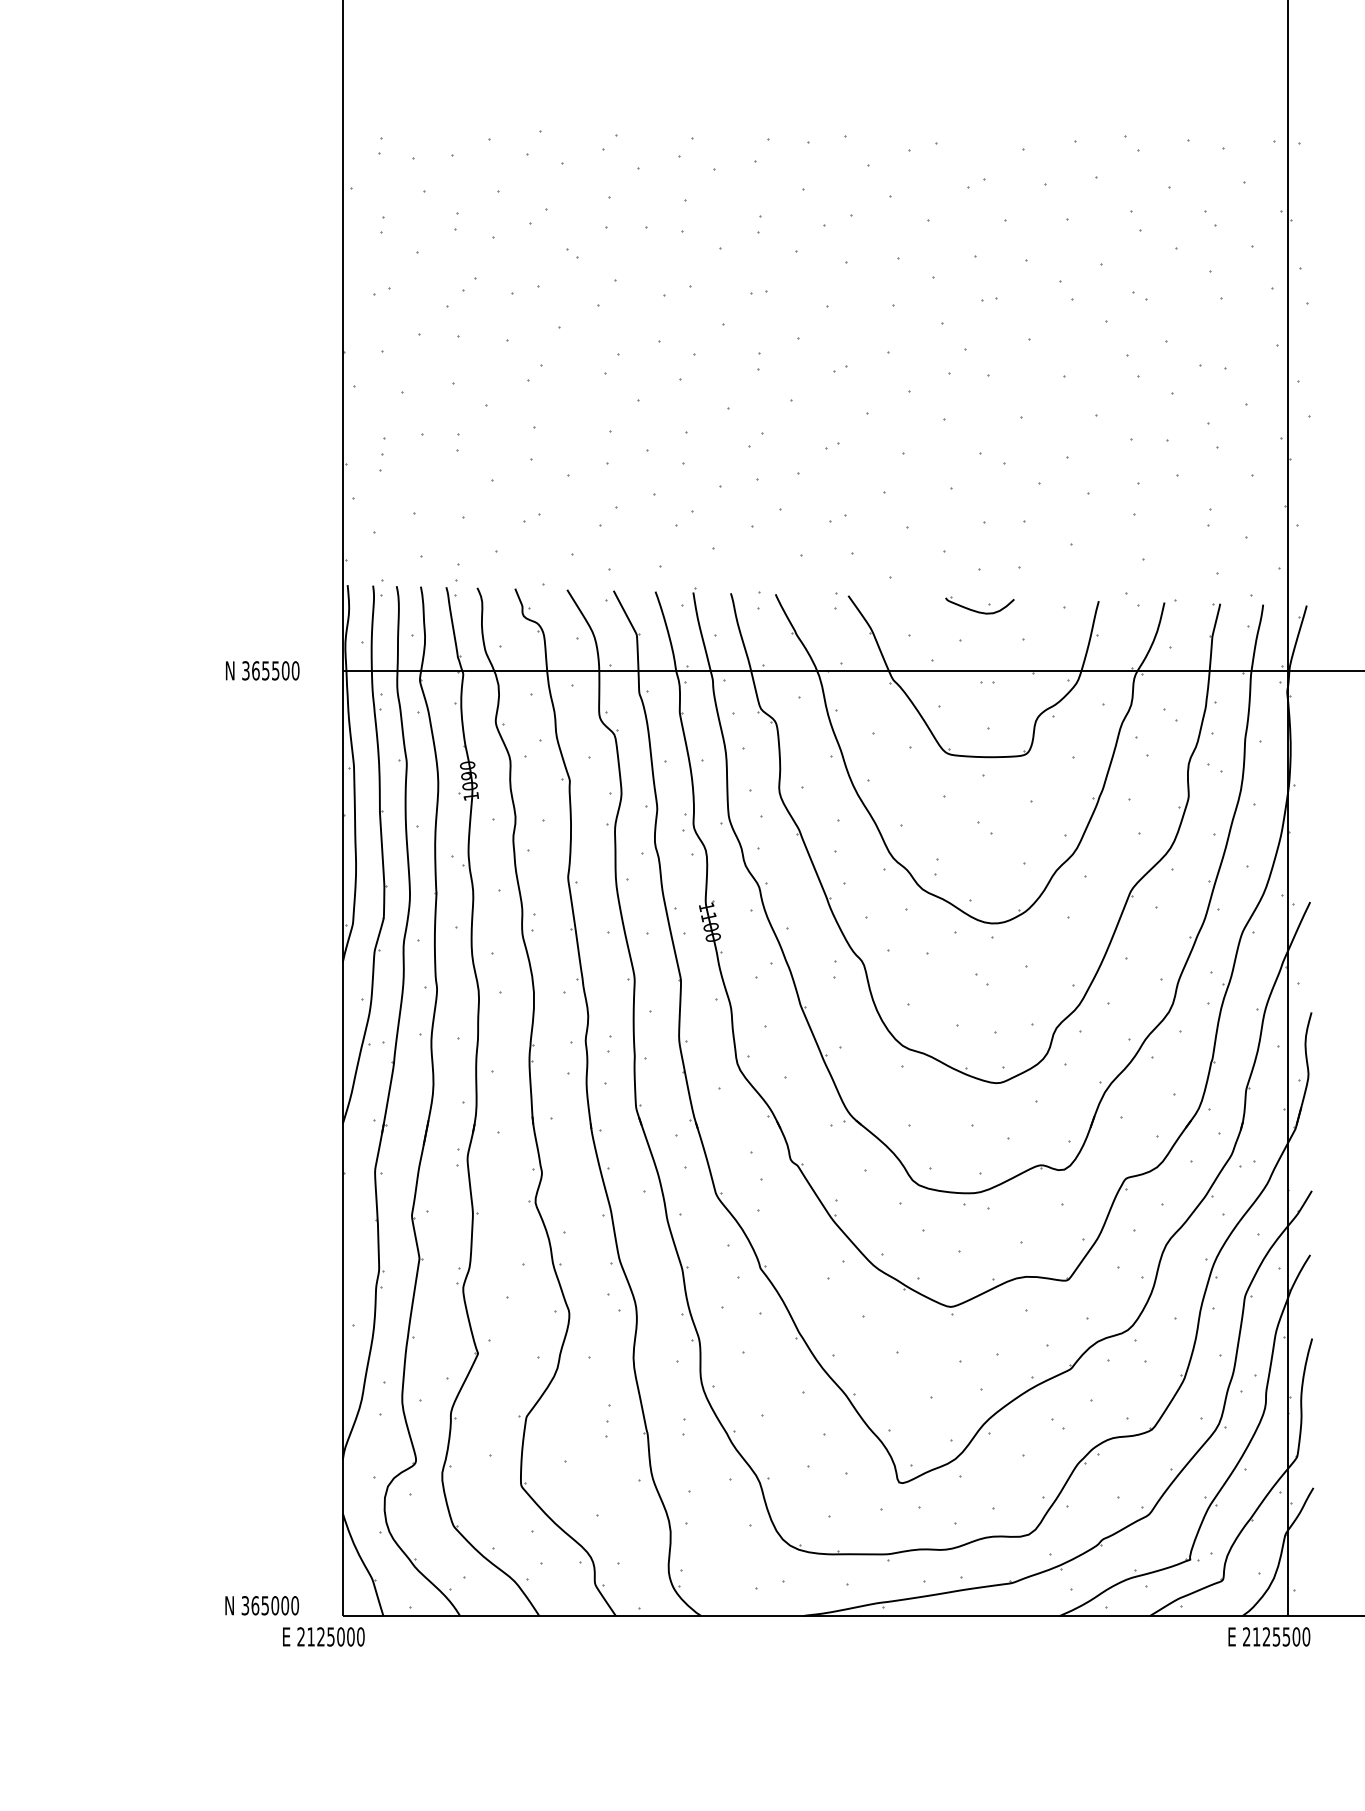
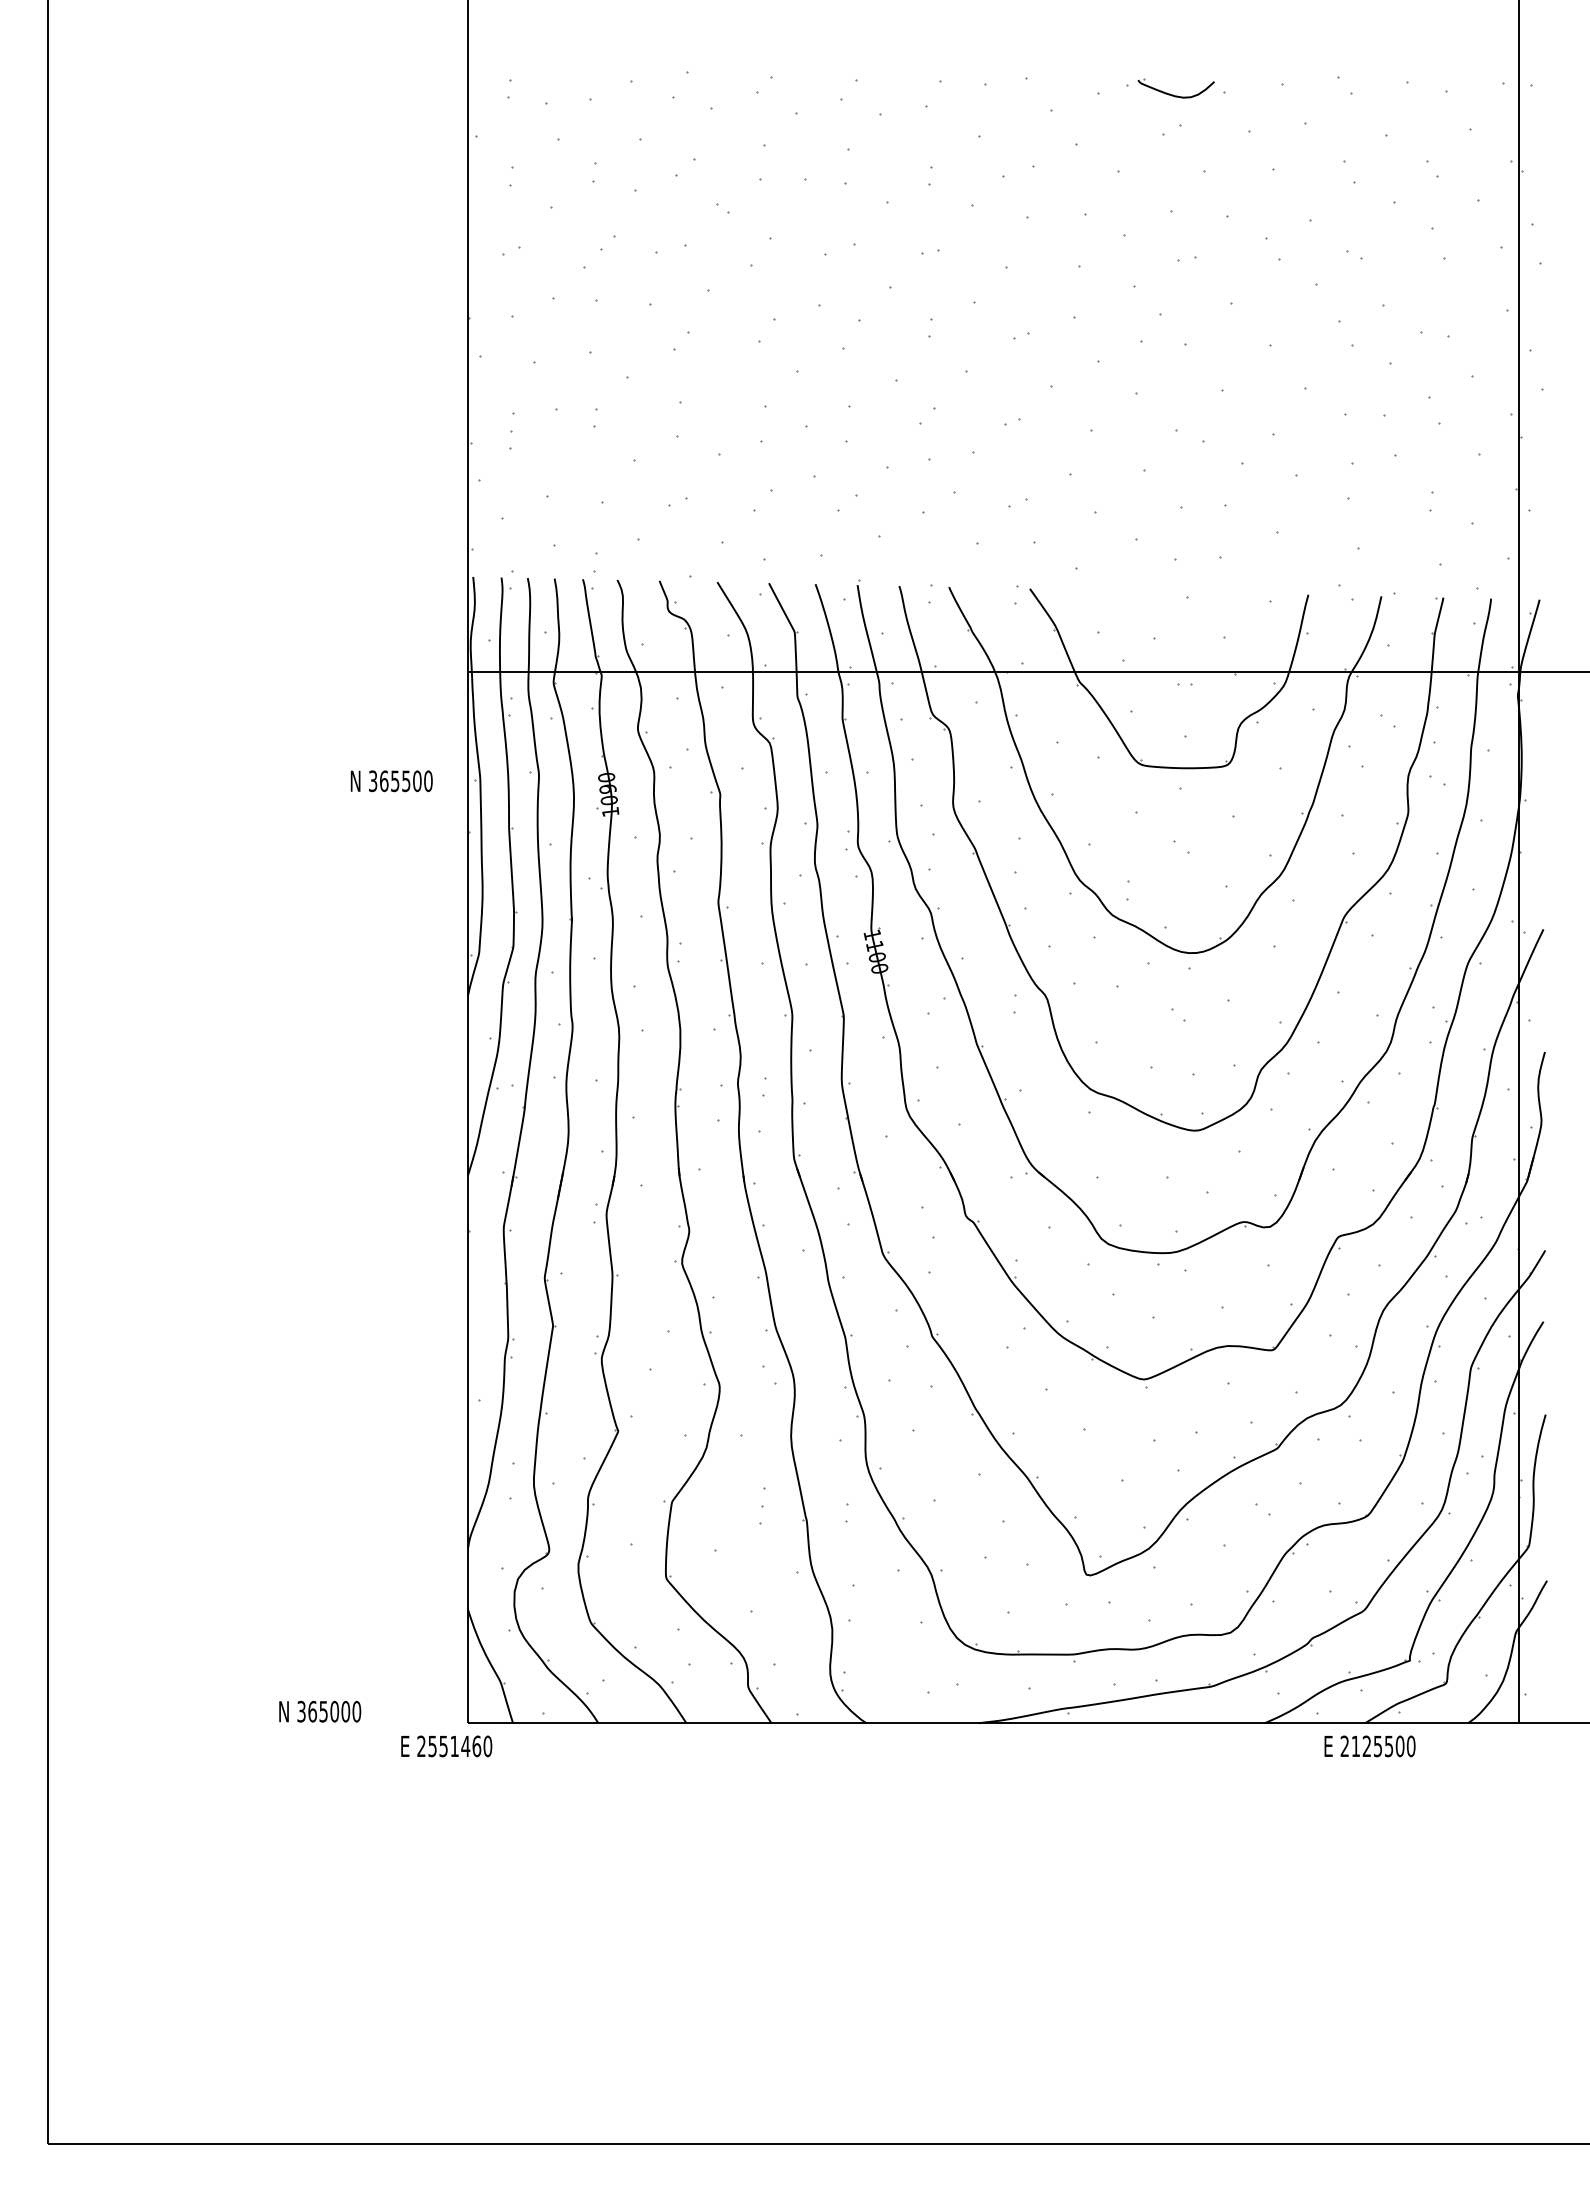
part: (977, 610) -> (1173, 94), moved
text: (262, 671) -> (391, 781), moved
text: (262, 1605) -> (320, 1711), moved
text: (330, 1637) -> (454, 1746), 2125000 -> 2551460
text: (1268, 1637) -> (1369, 1746), moved

